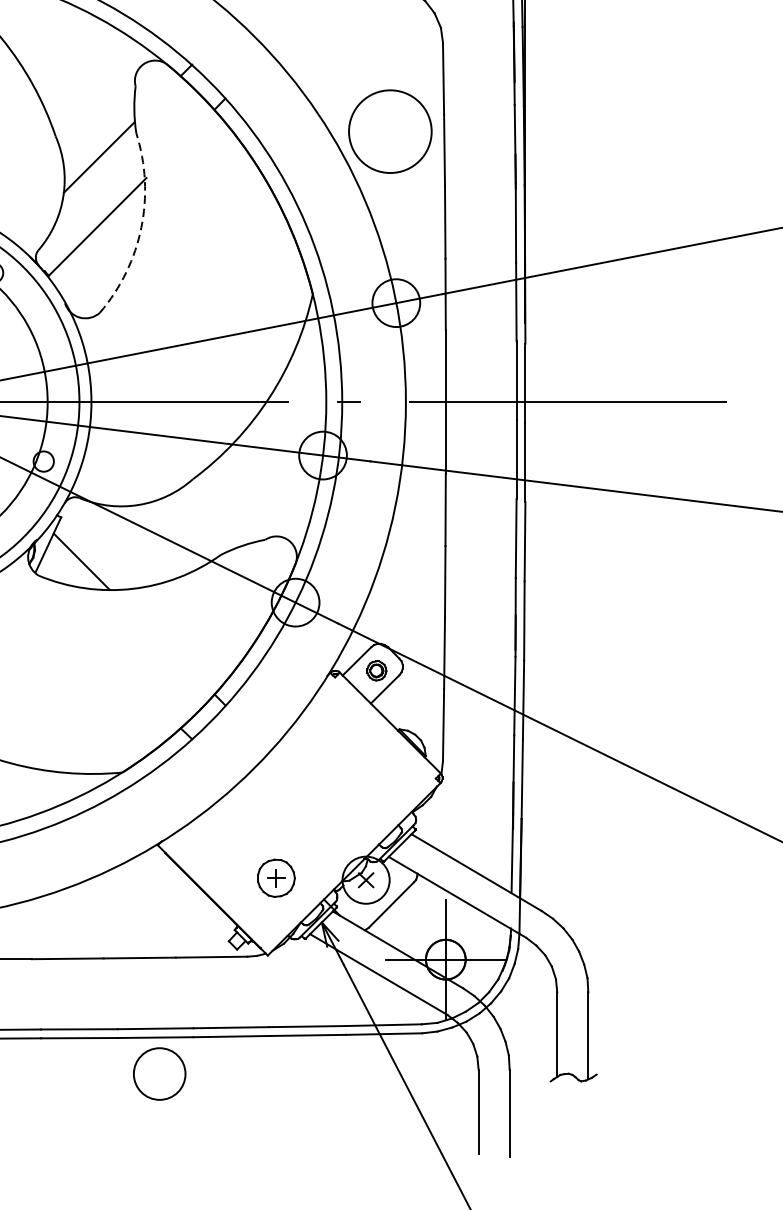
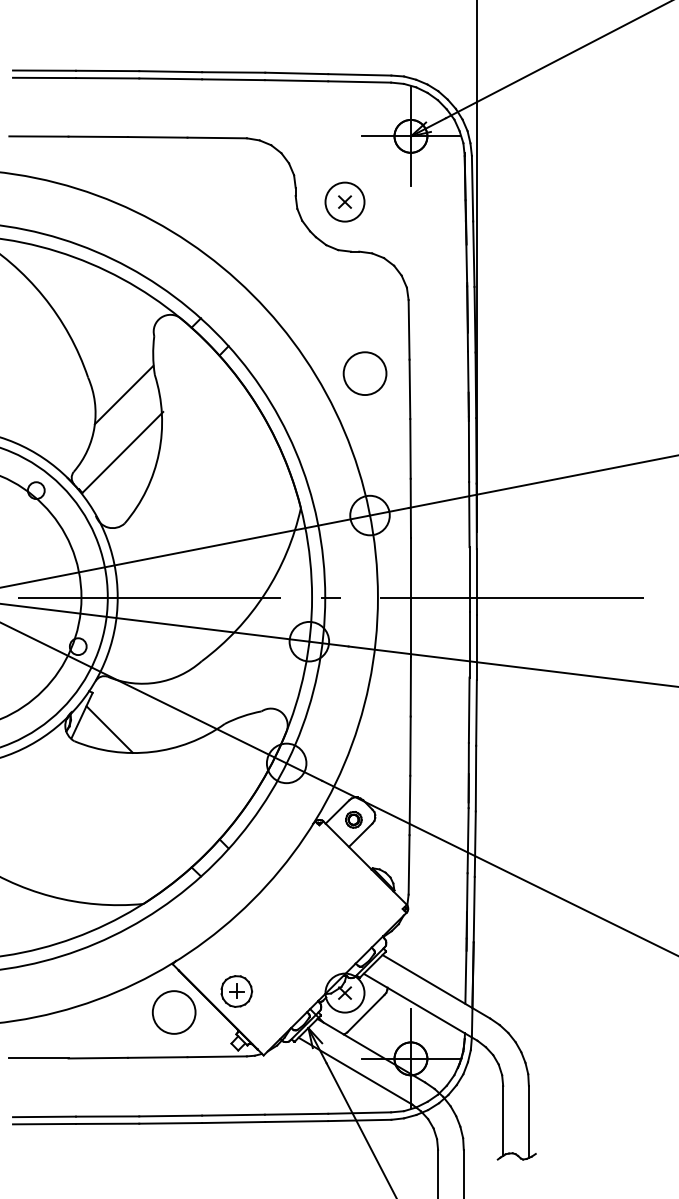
circle: (389, 131) -> (364, 373), size x0.62
arc: (141, 228) -> (159, 453), dashed -> solid
part: (276, 878) -> (236, 991), moved
circle: (158, 1074) -> (173, 1012), moved

